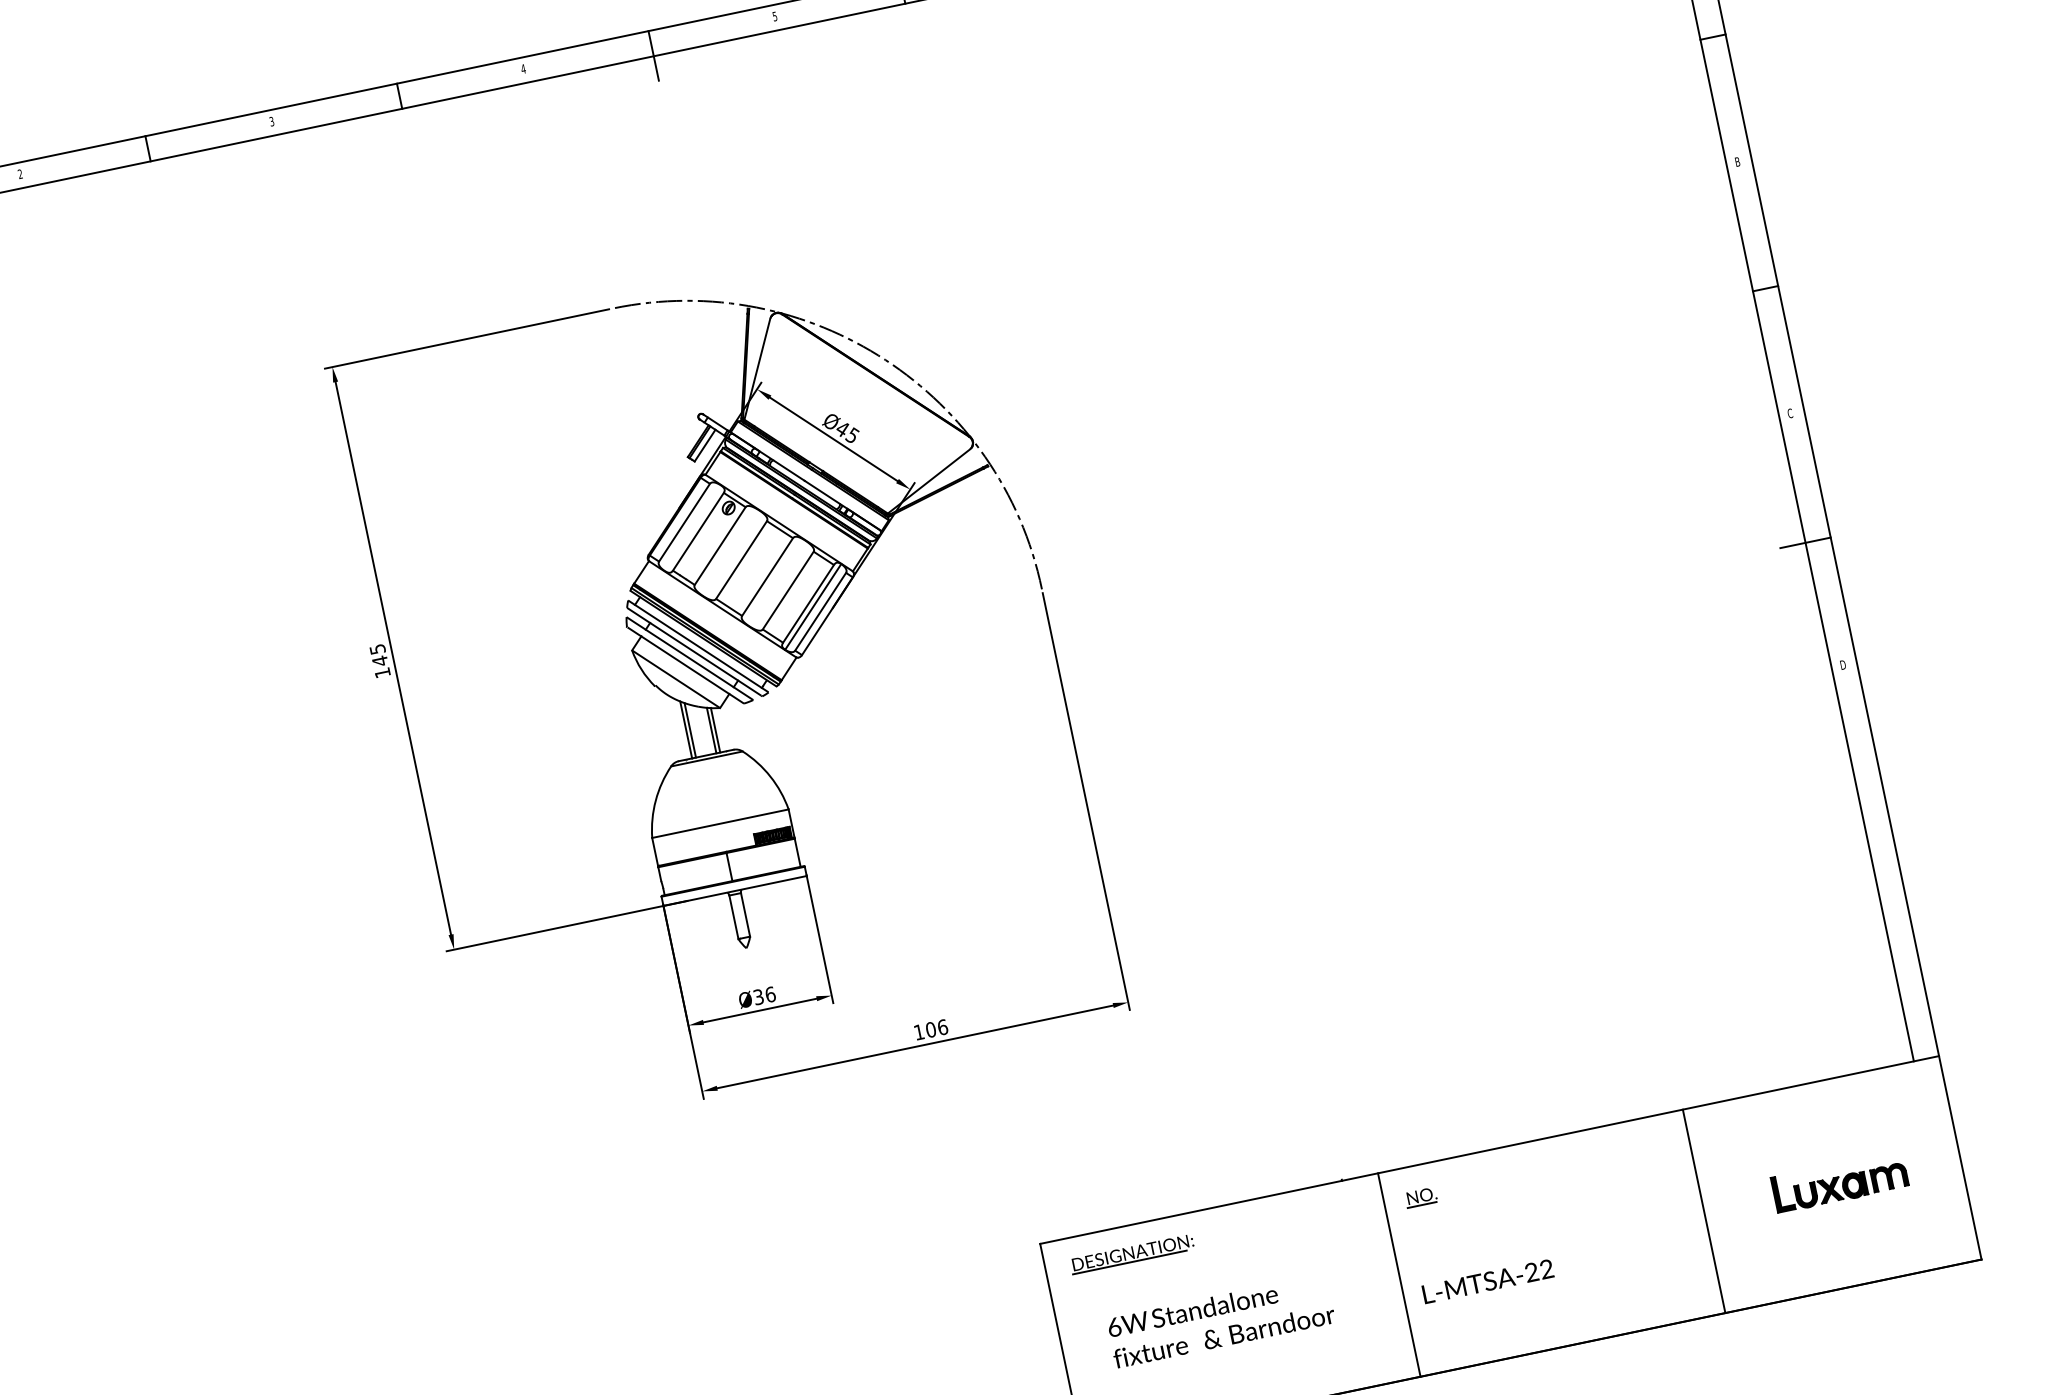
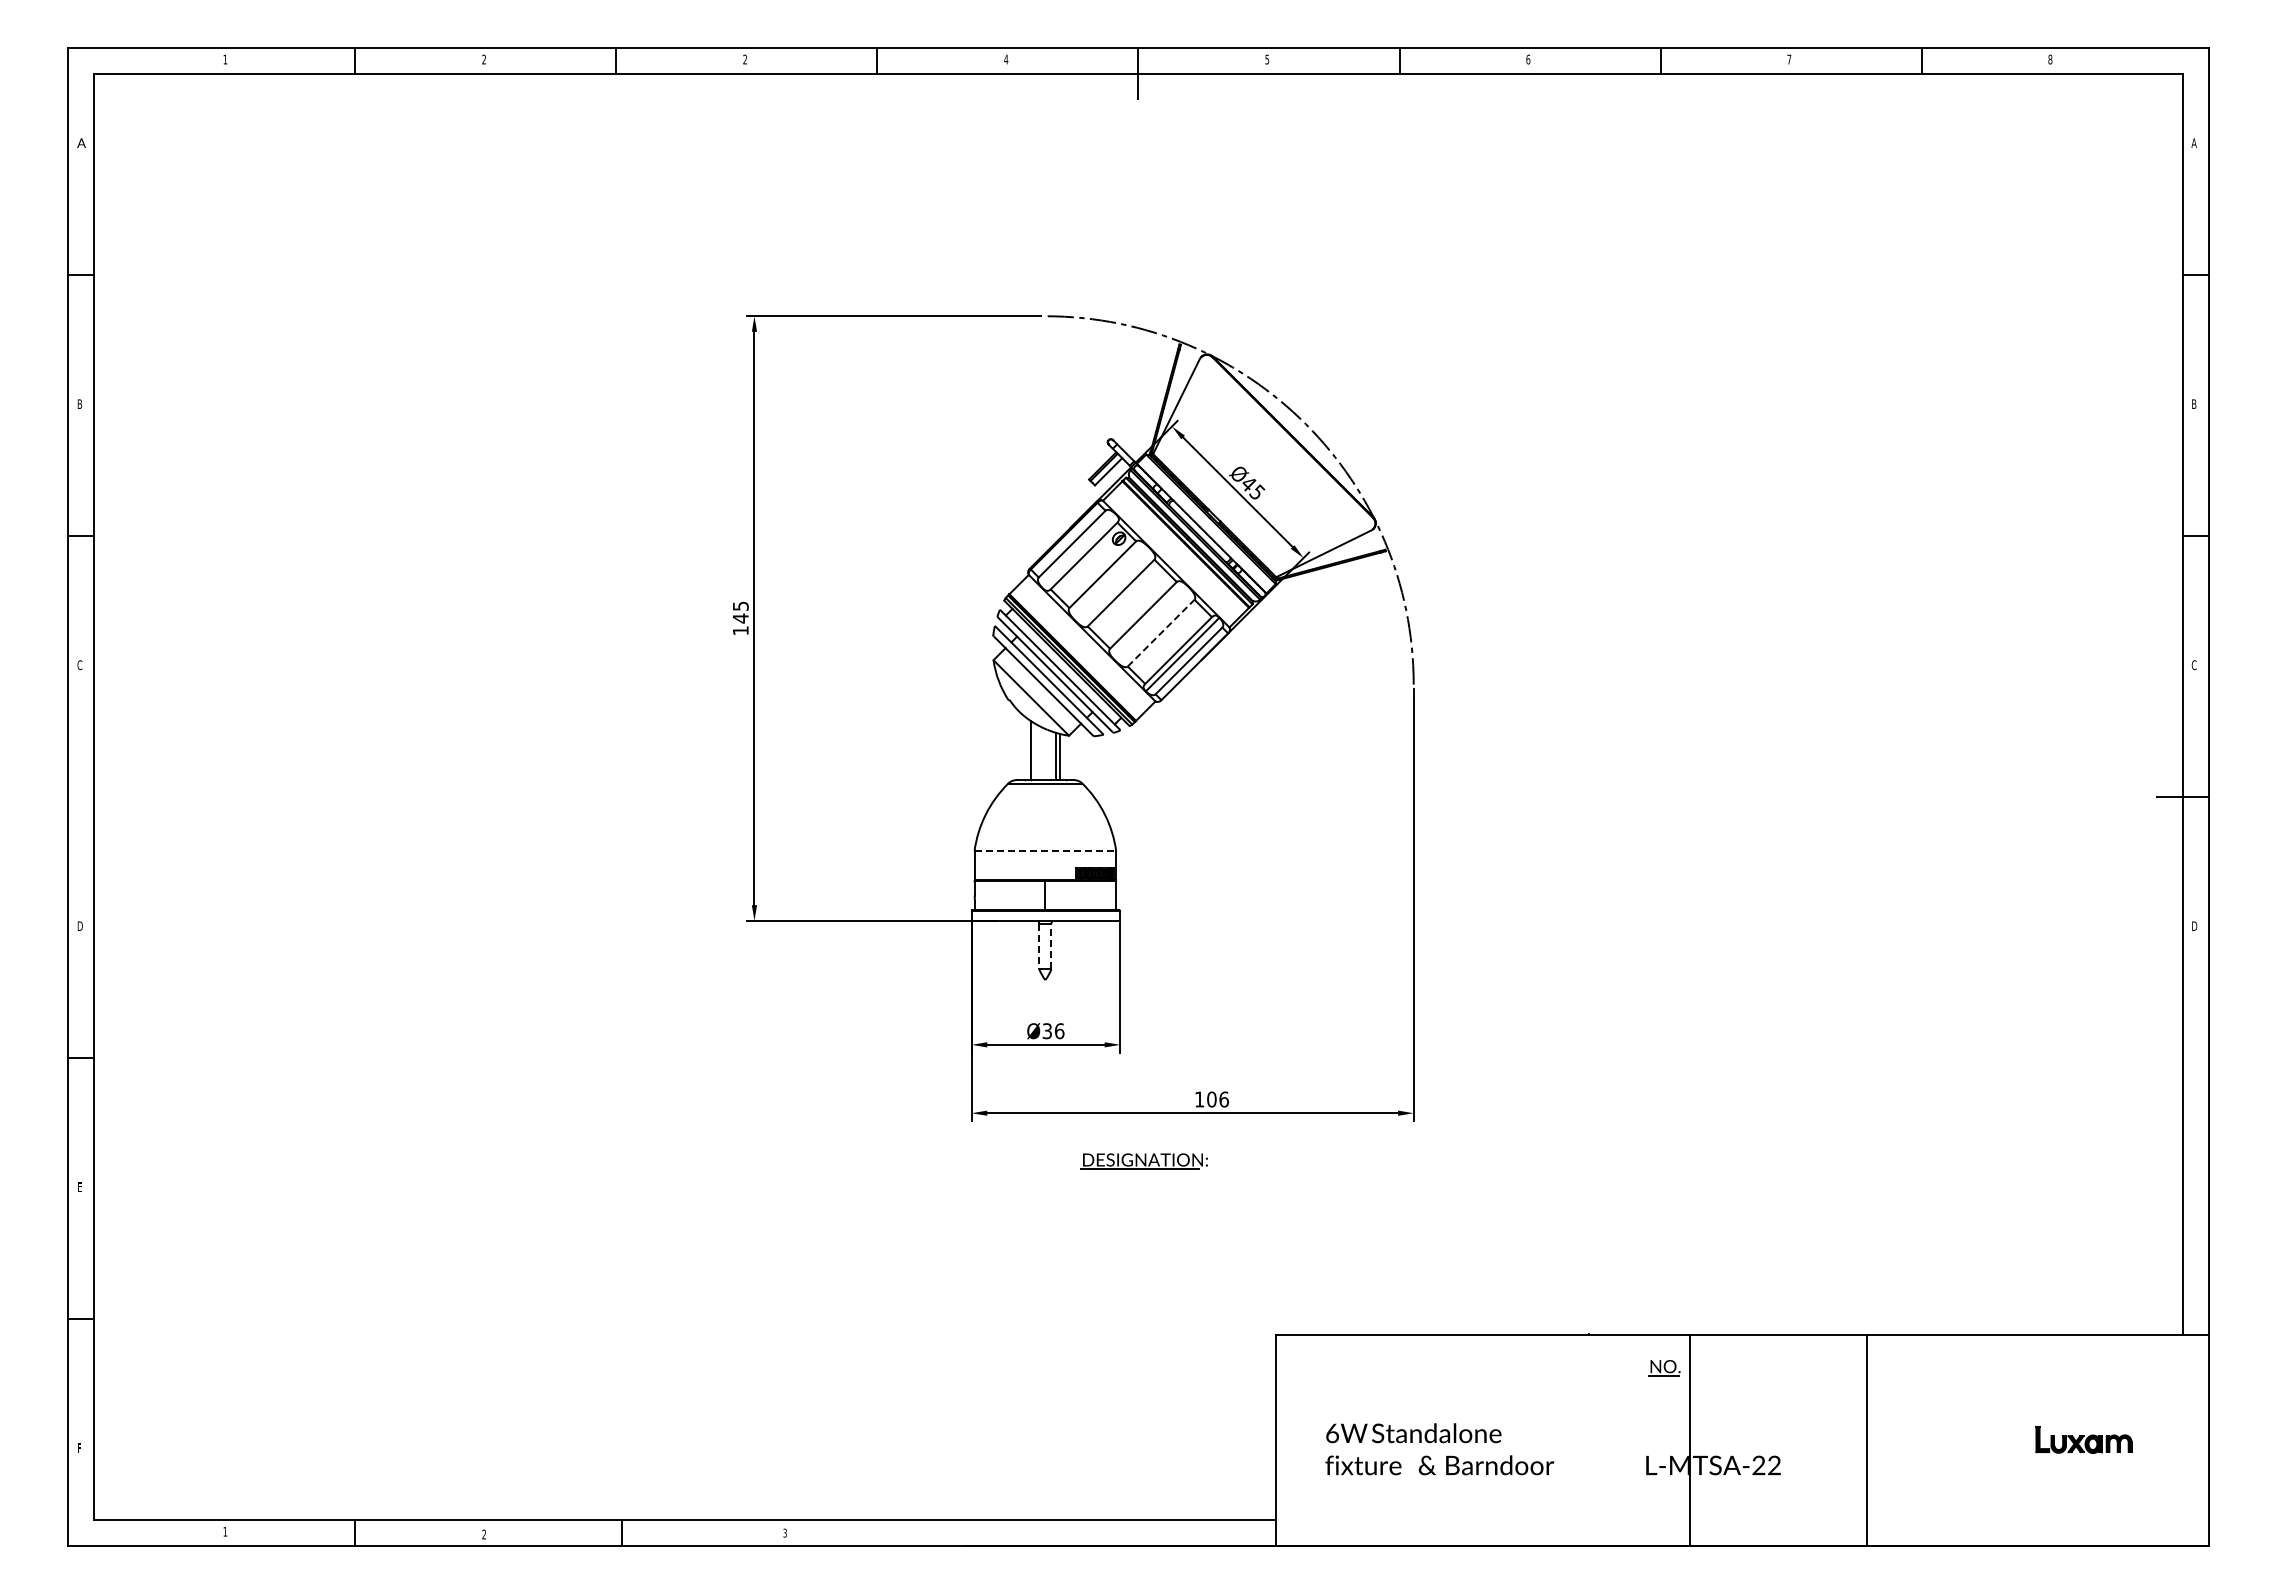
text: (272, 121) -> (745, 59), 3 -> 2
line: (788, 589) -> (1161, 632), solid -> dashed
line: (689, 730) -> (1034, 751), removed
line: (720, 823) -> (1045, 850), solid -> dashed
line: (745, 914) -> (1051, 946), solid -> dashed
line: (734, 917) -> (1039, 946), solid -> dashed
part: (1839, 1181) -> (2083, 1439), size x0.7
line: (1703, 1211) -> (1866, 1440), moved
part: (1131, 1254) -> (1143, 1161), moved
line: (1399, 1274) -> (1689, 1440), moved

